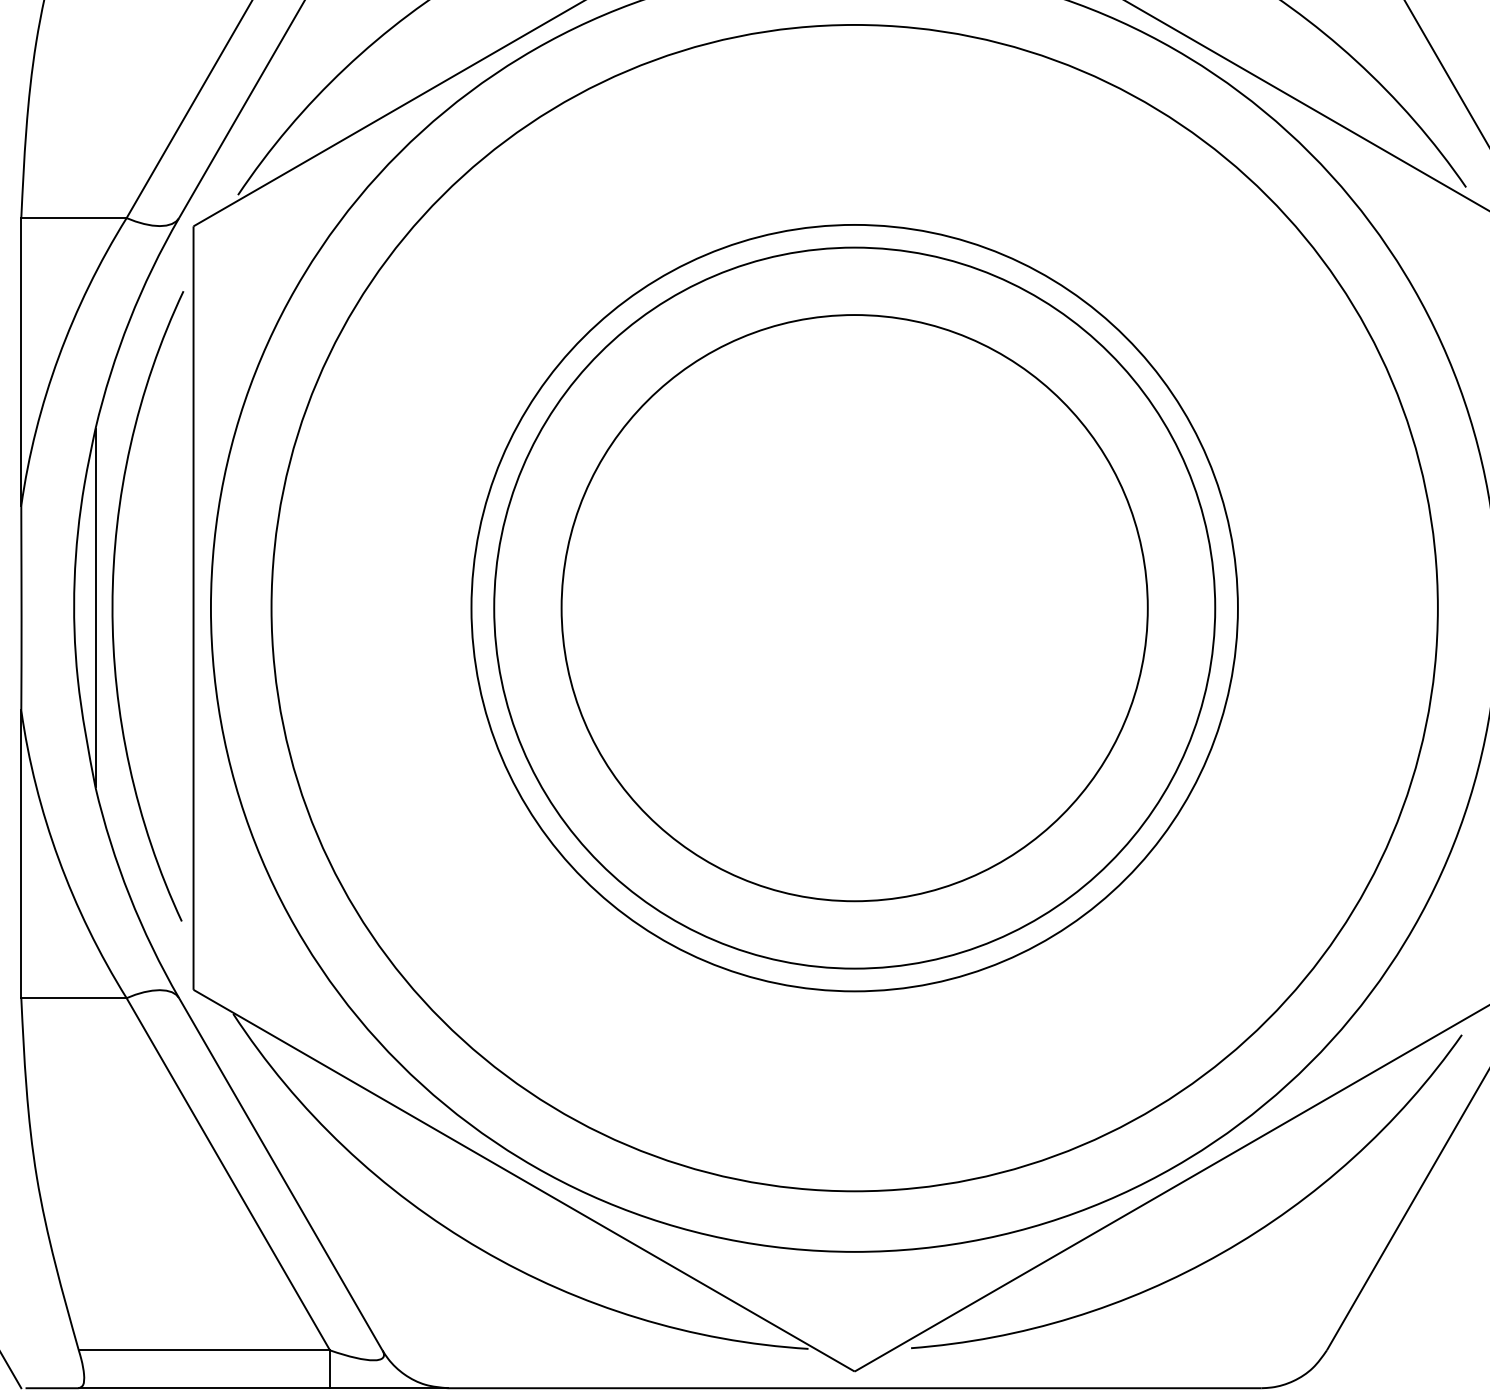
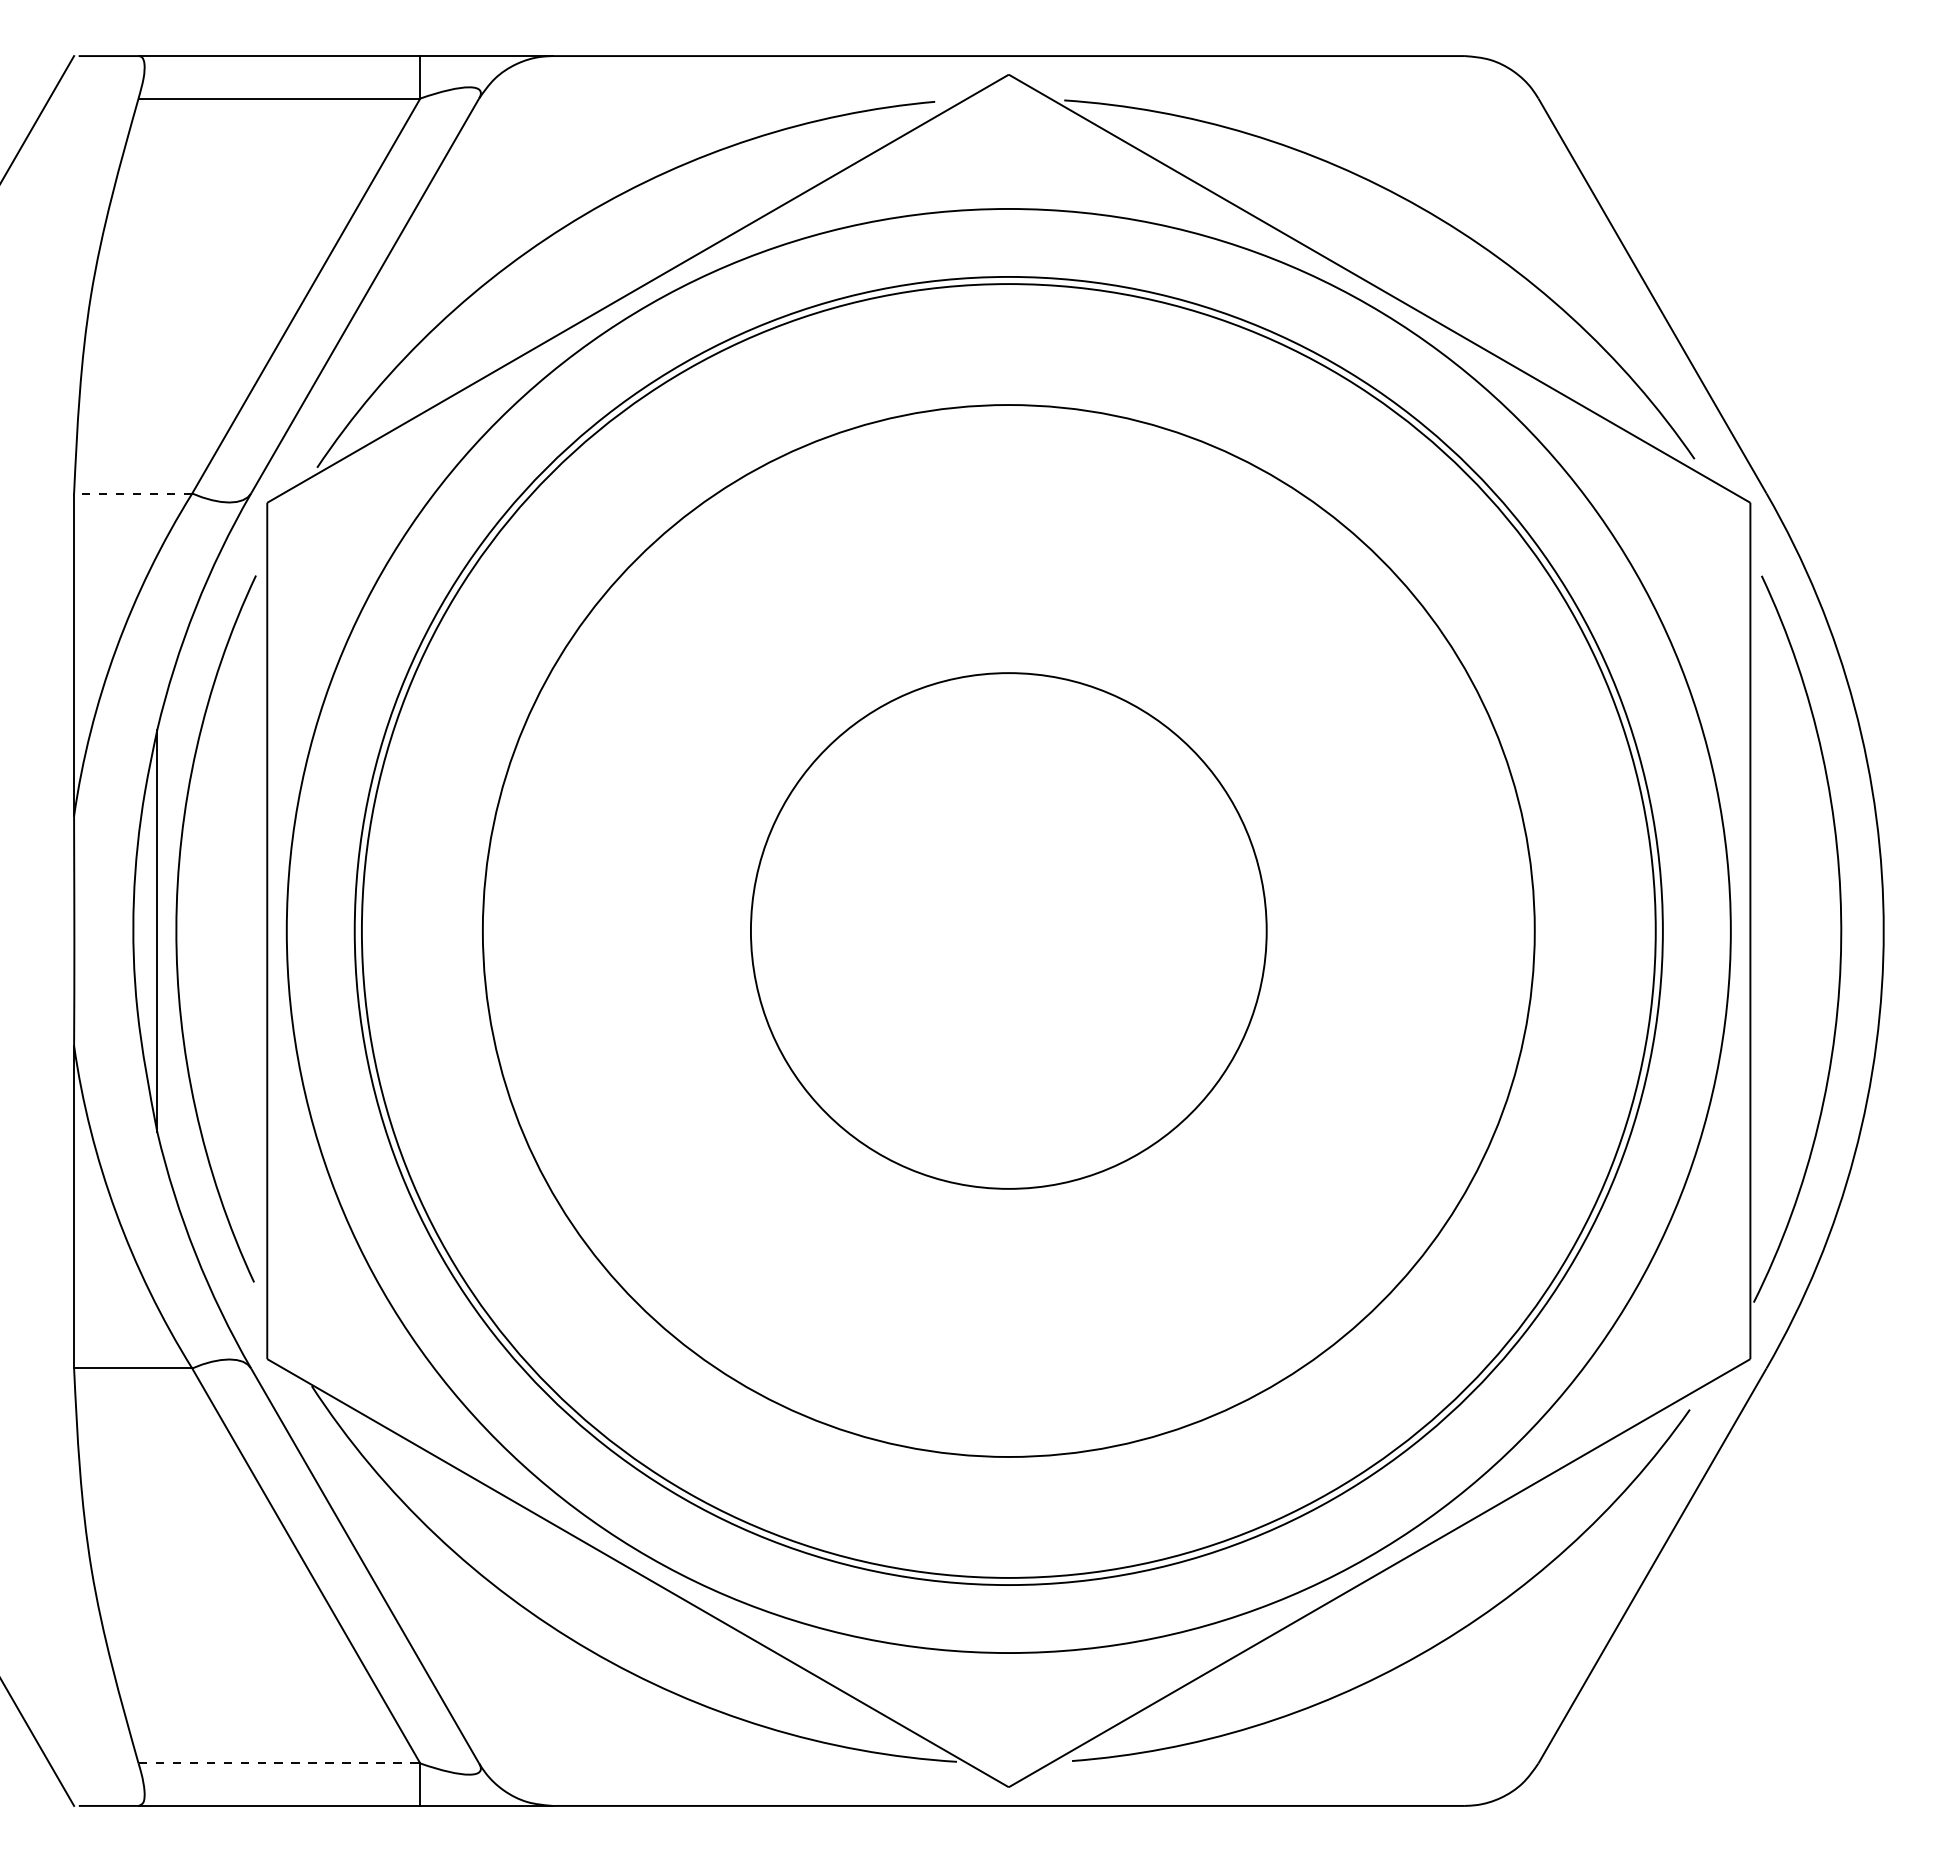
line: (73, 218) -> (132, 493), solid -> dashed
circle: (854, 607) -> (1008, 930), size x0.6
circle: (854, 607) -> (1008, 930), size x1.6
circle: (854, 607) -> (1008, 930), size x1.6
line: (204, 1350) -> (279, 1763), solid -> dashed

